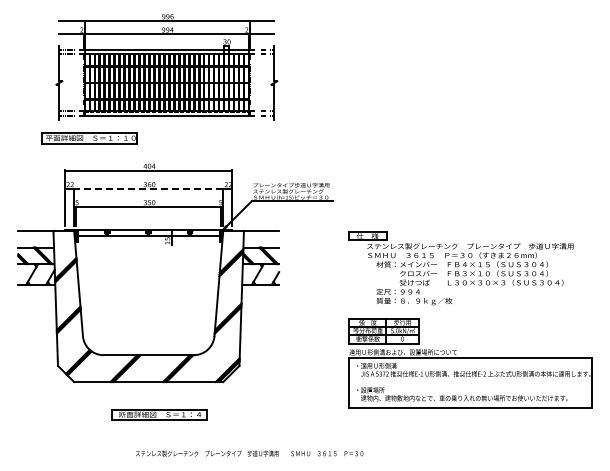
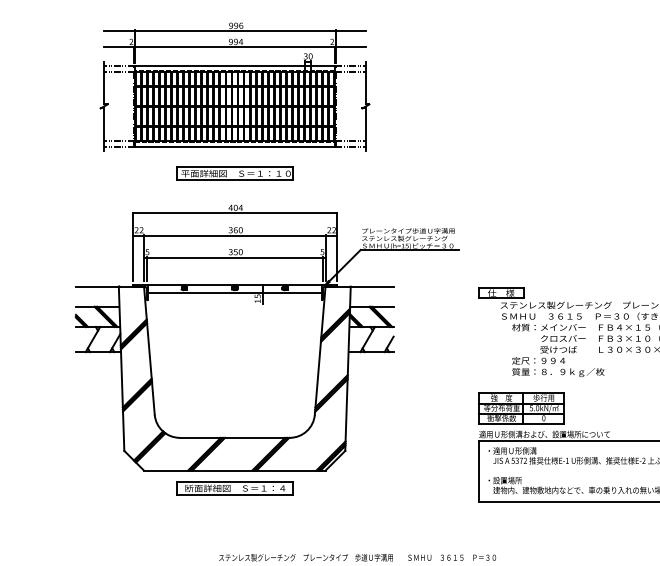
part: (166, 67) -> (234, 87), moved
part: (89, 138) -> (234, 174), moved
line: (148, 189) -> (234, 236), dashed -> solid
part: (159, 414) -> (234, 488), moved

